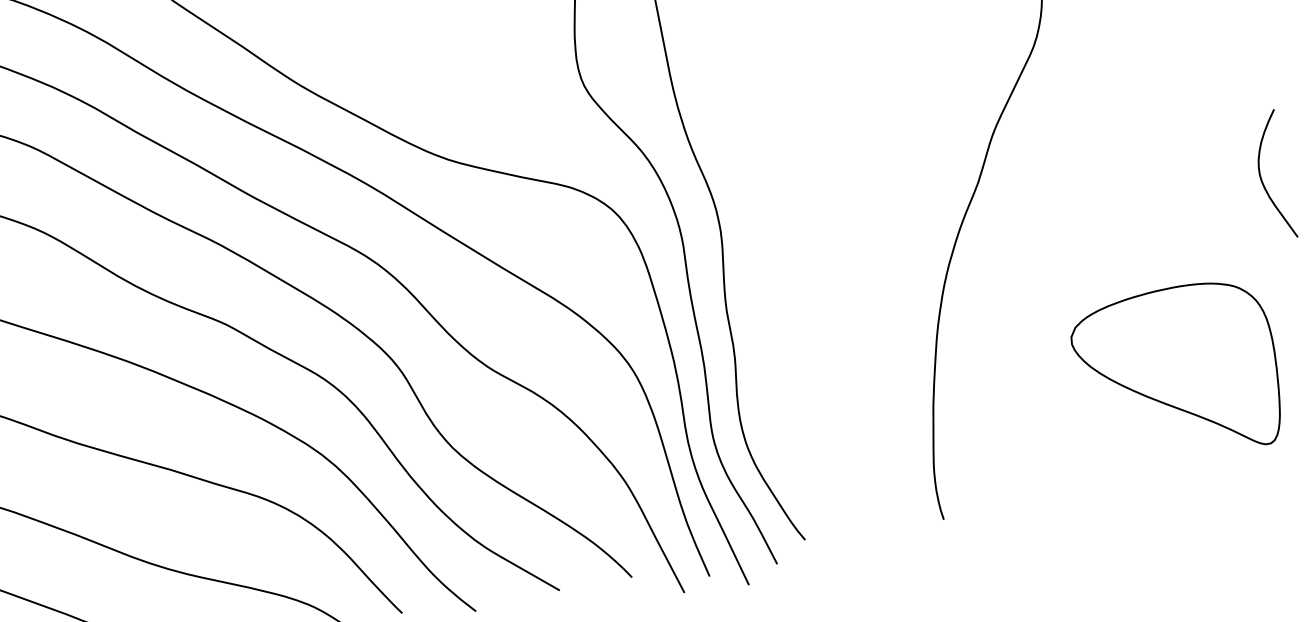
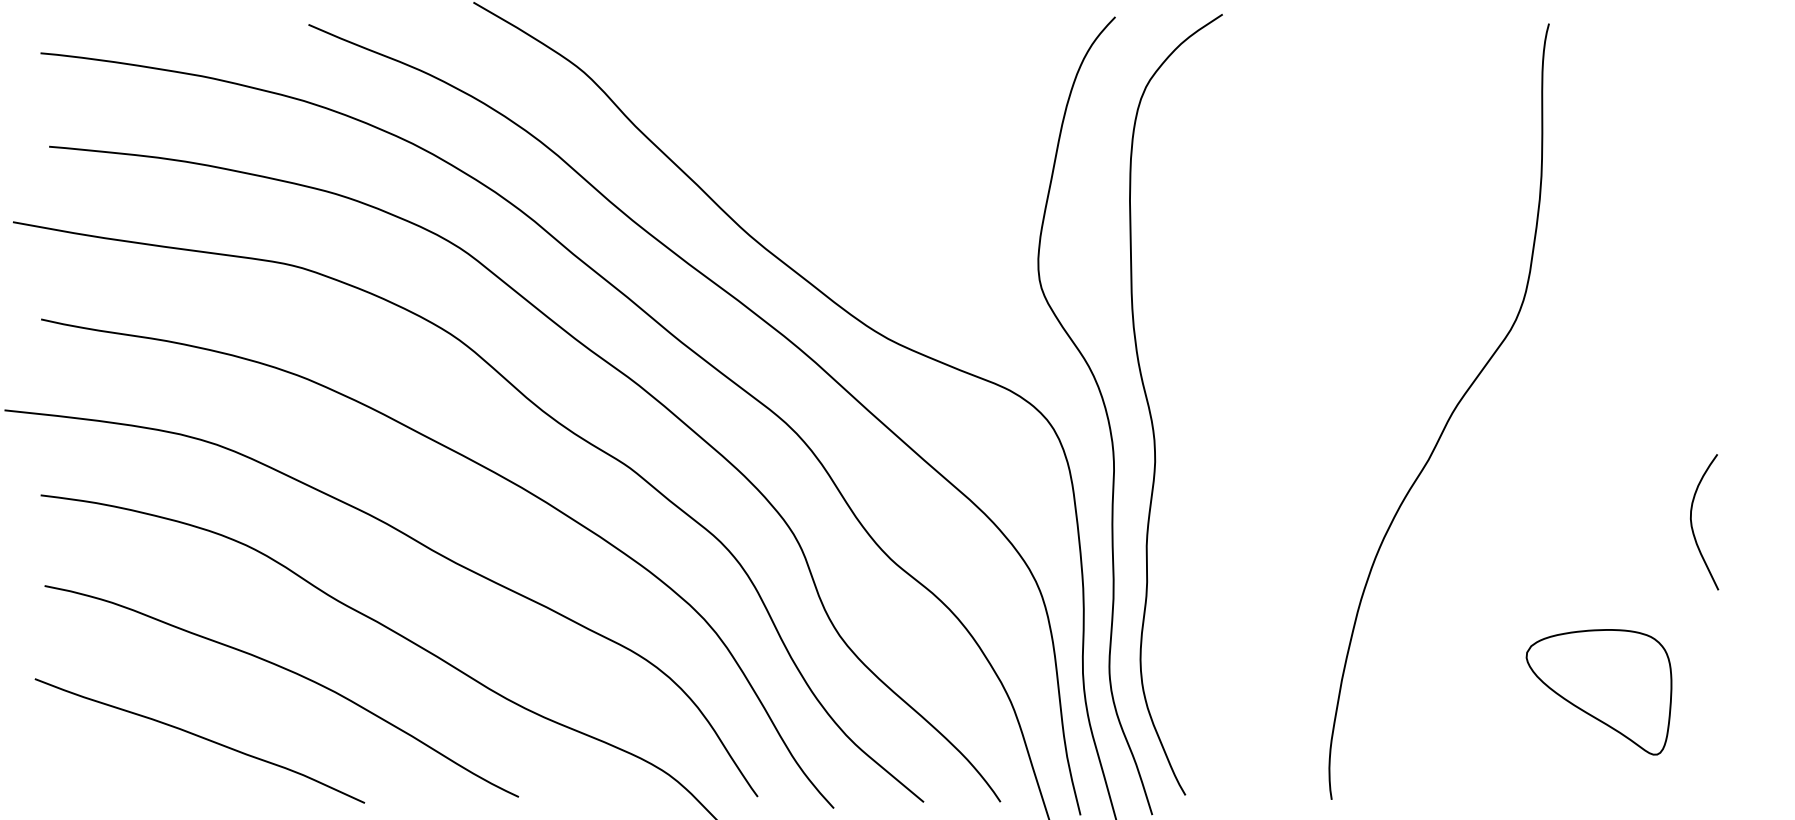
curve: (1262, 177) -> (1692, 522), moved
part: (1177, 373) -> (1598, 692), size x0.7

